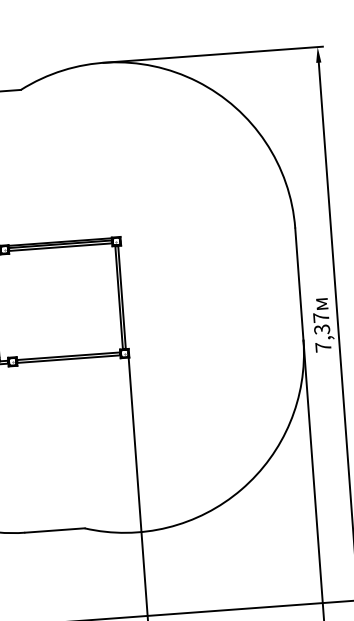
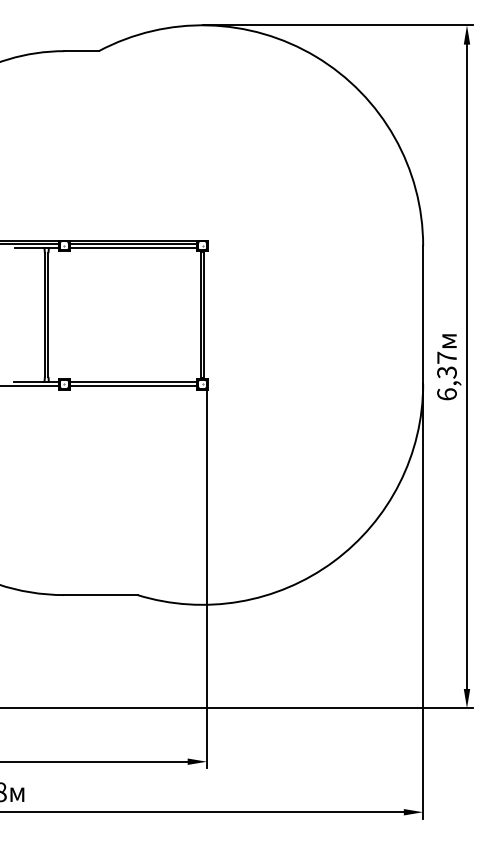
text: (323, 347) -> (446, 394), 7,37 -> 6,37

